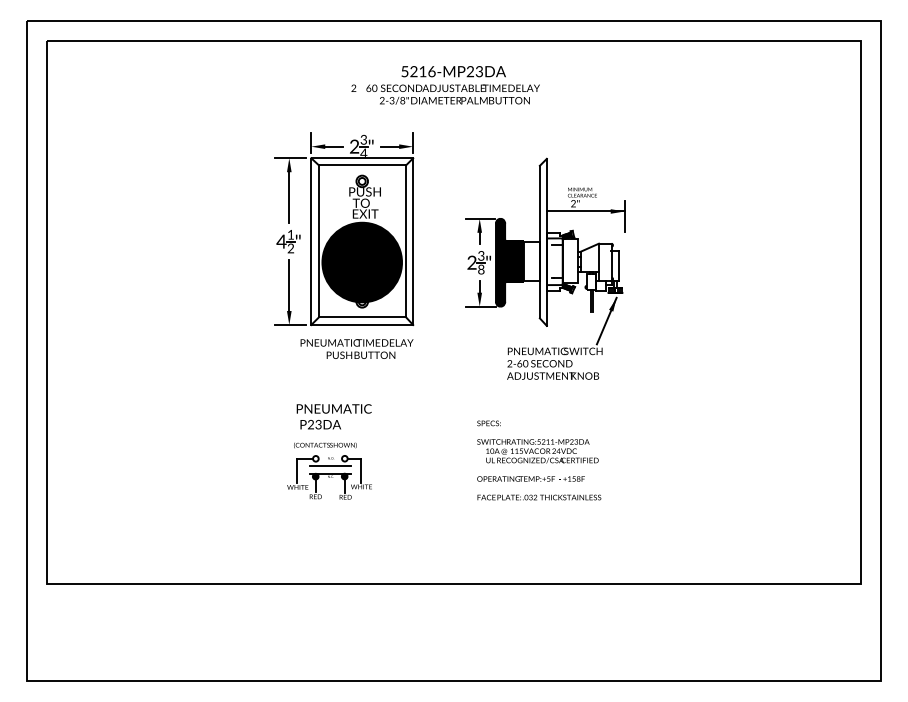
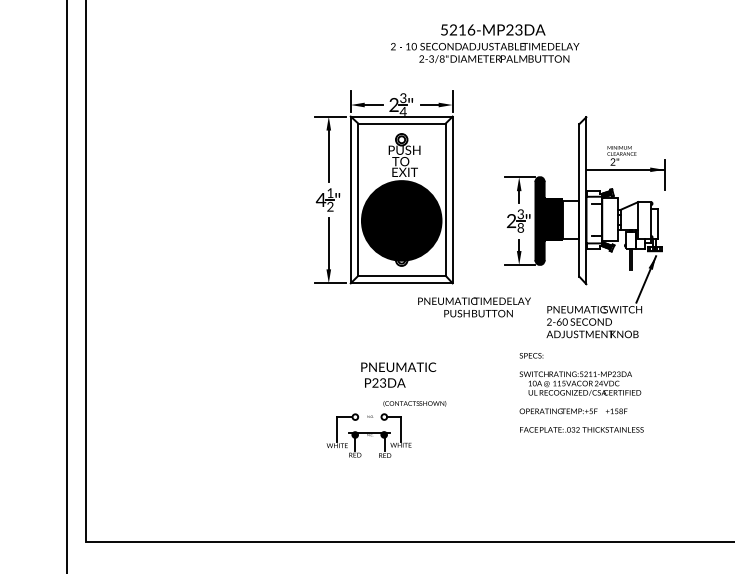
text: (368, 87) -> (407, 45), 60 -> 10
text: (356, 348) -> (473, 306), moved
text: (333, 416) -> (397, 374), moved
text: (325, 445) -> (414, 403), moved
text: (539, 460) -> (581, 392), moved
line: (329, 466) -> (368, 424), removed

